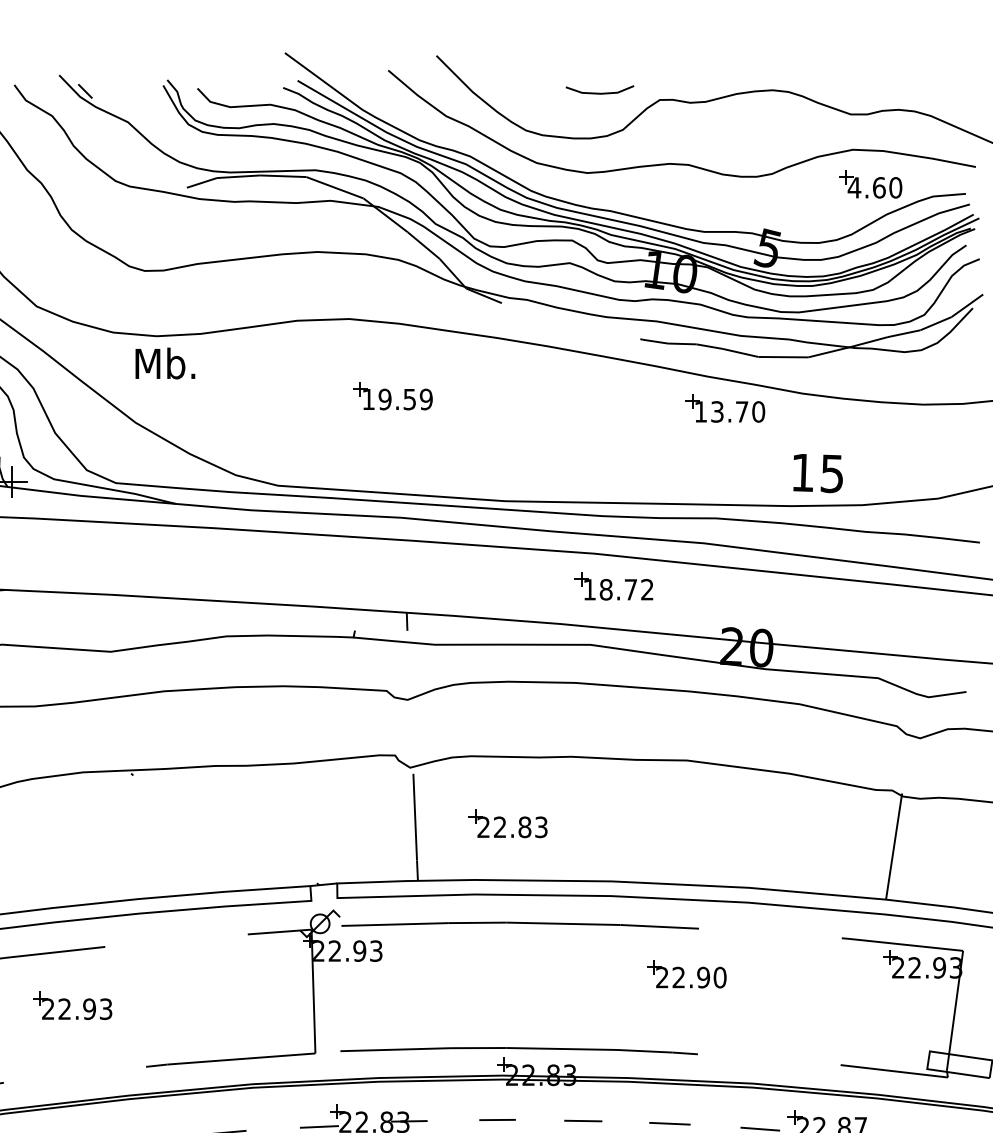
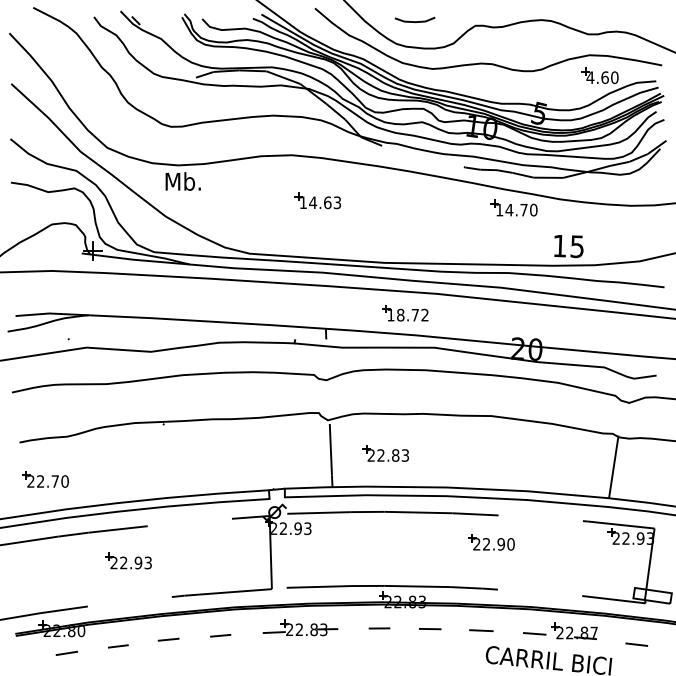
line: (599, 92) -> (414, 21), moved
text: (406, 399) -> (325, 202), 19.59 -> 14.63
text: (717, 410) -> (509, 209), 13.70 -> 14.70
part: (614, 586) -> (405, 313), moved

